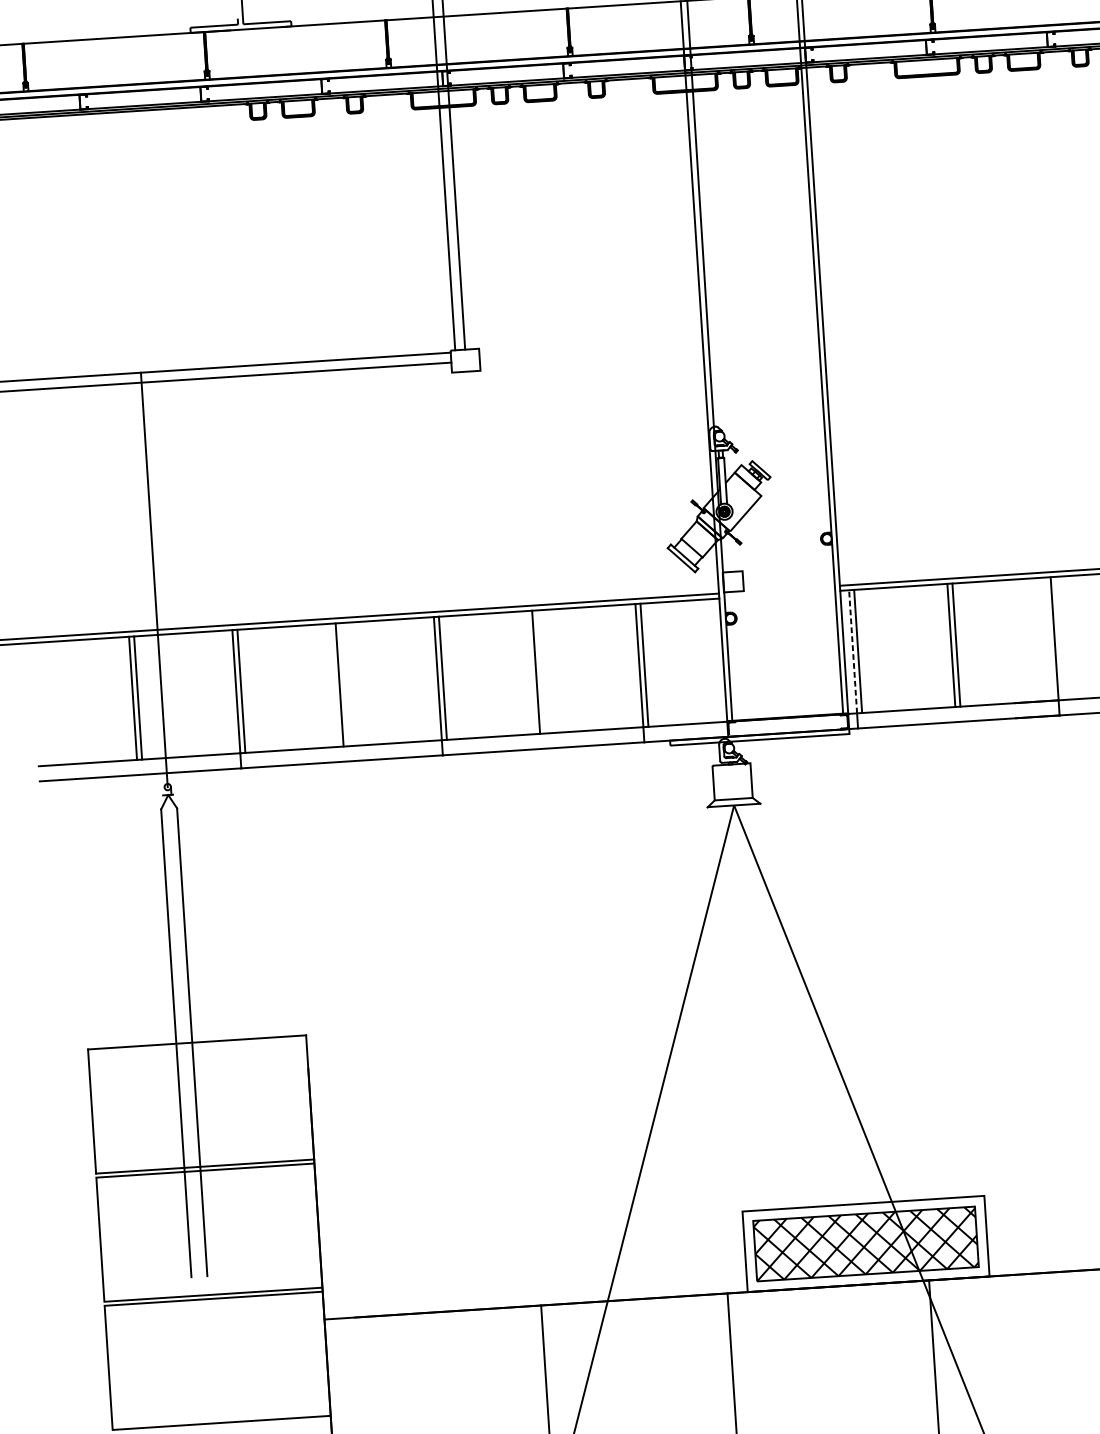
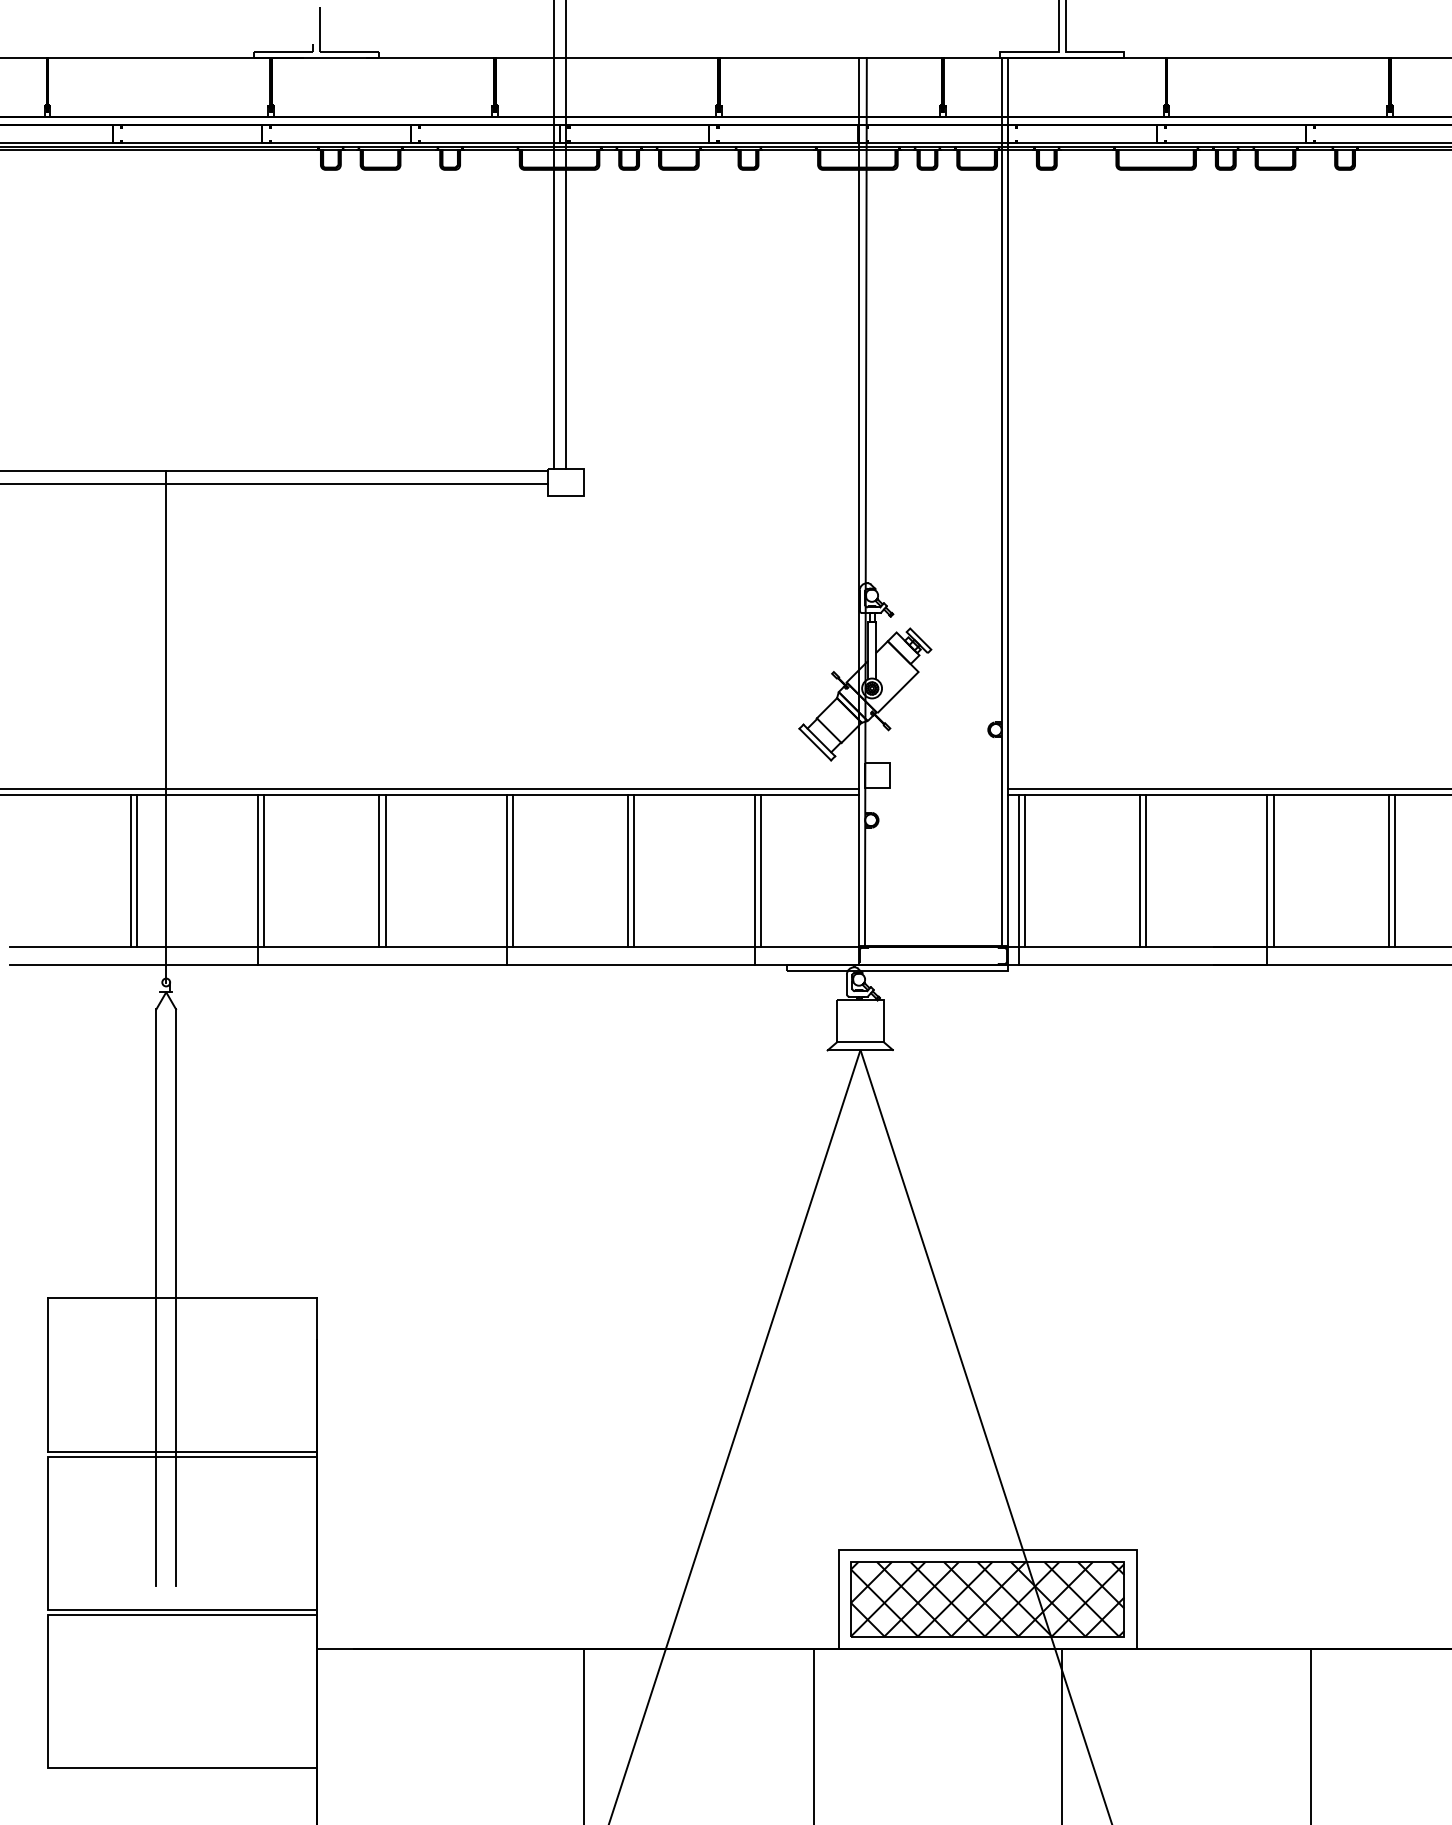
line: (1059, 638) -> (1273, 870), added
line: (852, 651) -> (1018, 870), dashed -> solid
line: (541, 671) -> (634, 870), added
line: (334, 685) -> (379, 870), added

